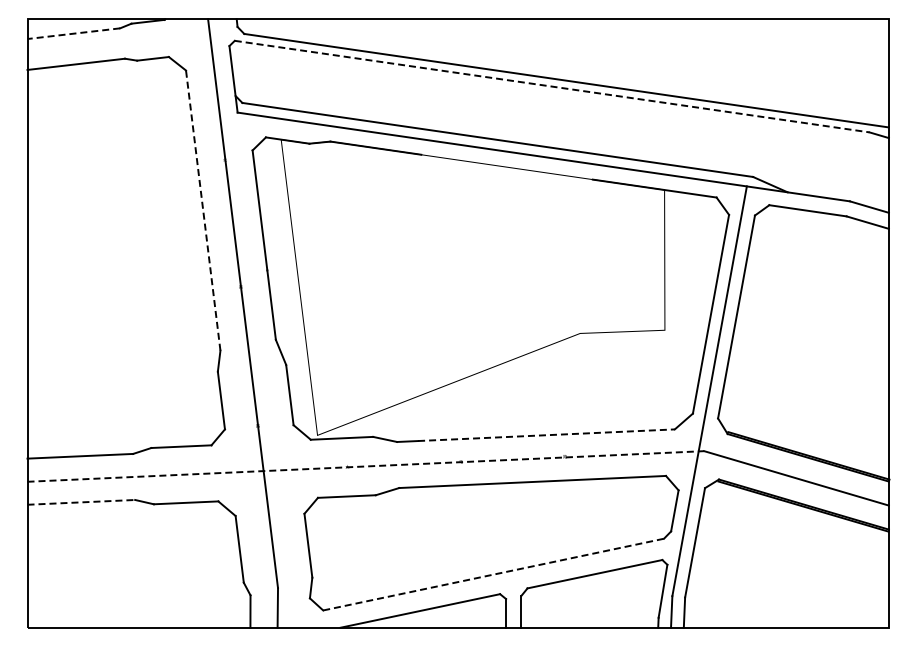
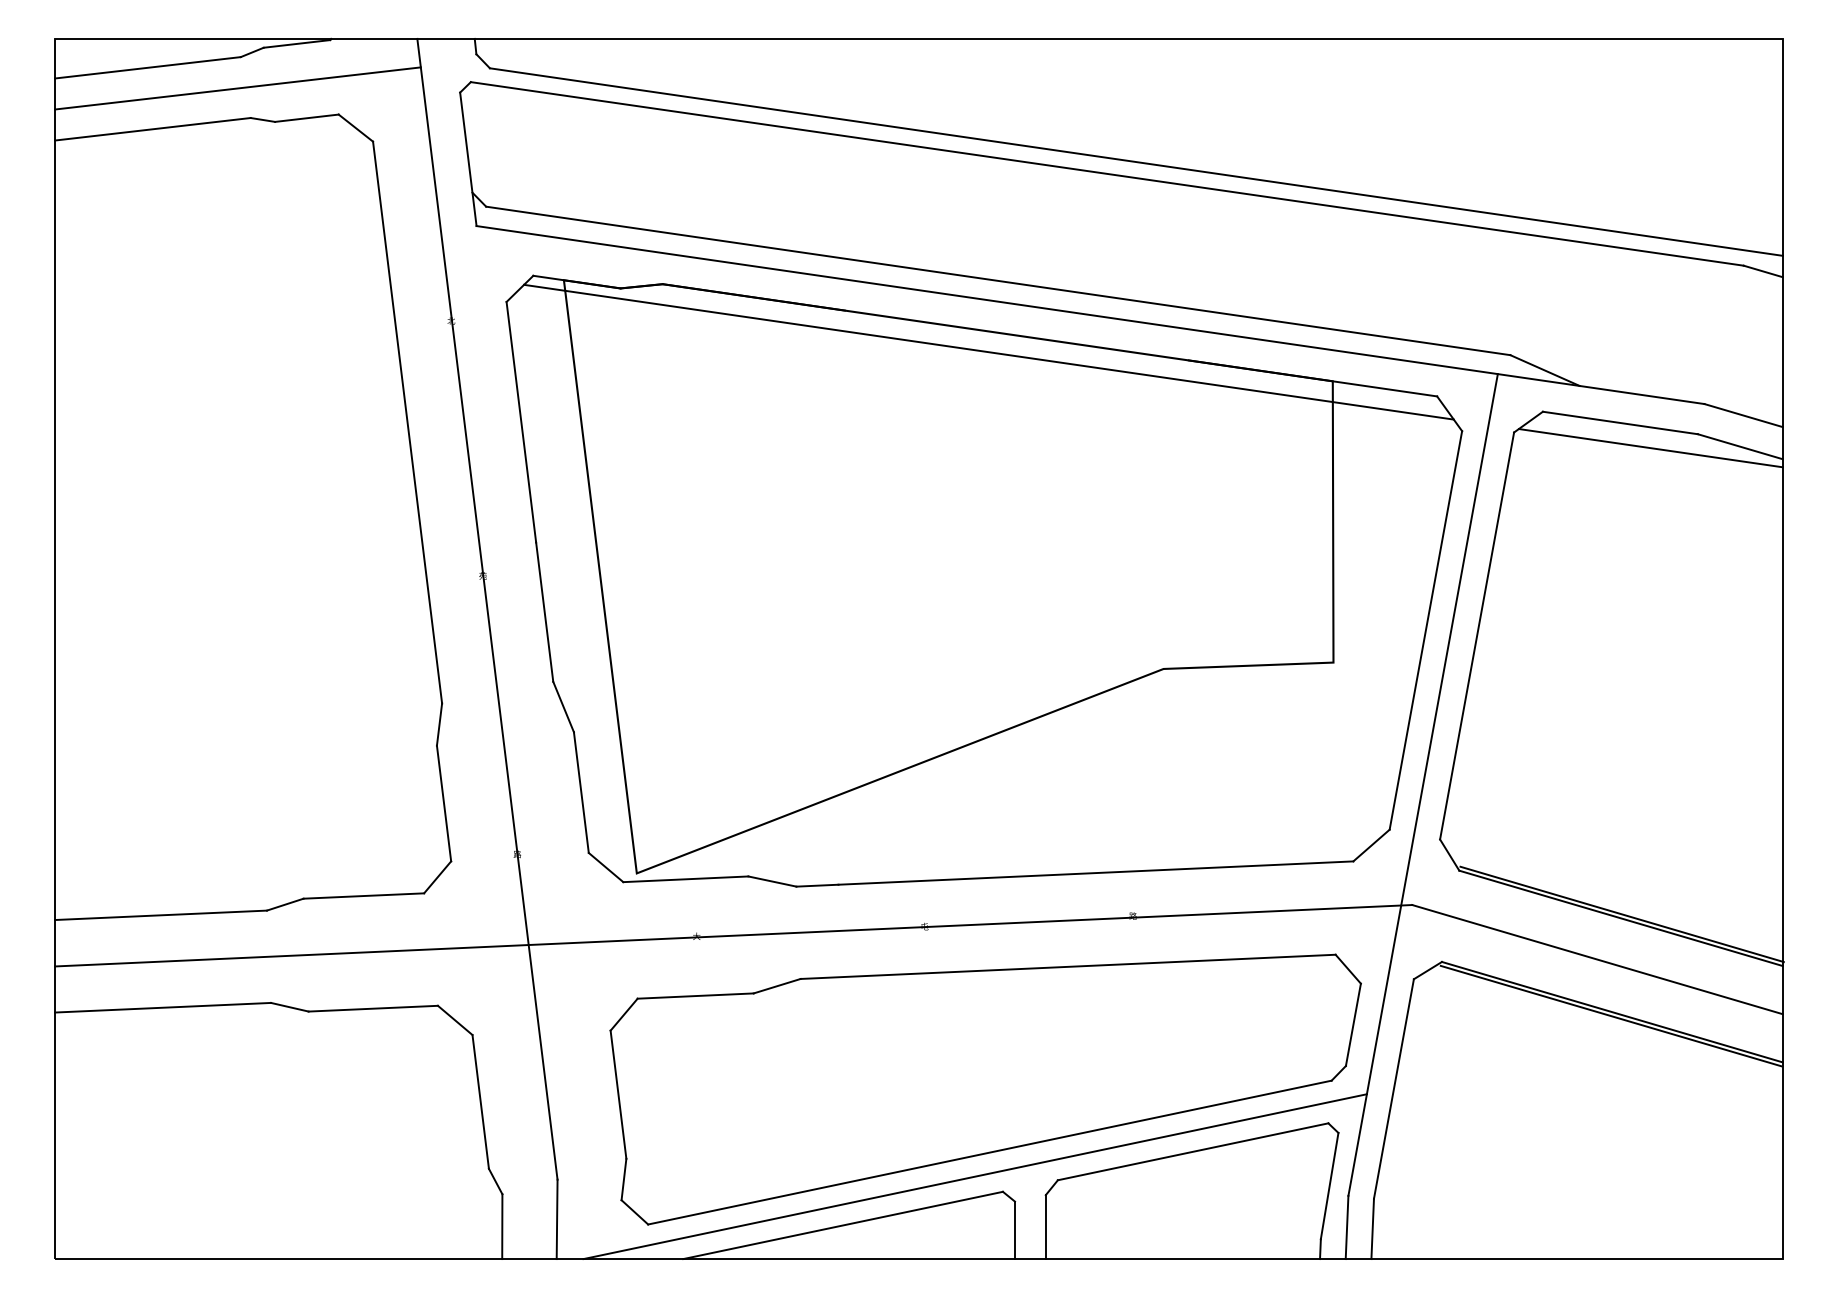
line: (73, 33) -> (147, 67), dashed -> solid
line: (118, 43) -> (237, 87), added
line: (552, 86) -> (1108, 173), dashed -> solid
line: (492, 175) -> (987, 352), added
line: (203, 210) -> (408, 422), dashed -> solid
line: (822, 222) -> (1649, 446), added
line: (546, 435) -> (1095, 873), dashed -> solid
line: (365, 466) -> (732, 935), dashed -> solid
line: (81, 502) -> (163, 1007), dashed -> solid
line: (494, 574) -> (991, 1152), dashed -> solid
line: (485, 586) -> (973, 1176), added

